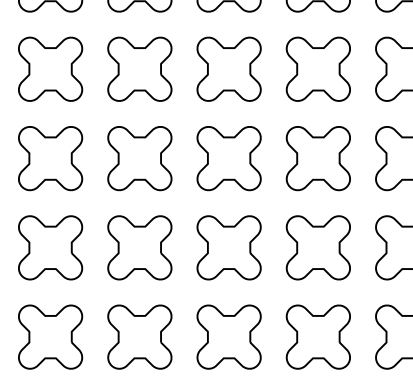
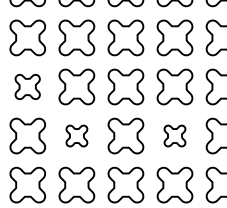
part: (50, 157) -> (27, 86), size x0.7
part: (139, 246) -> (76, 135), size x0.6
part: (317, 246) -> (174, 135), size x0.6

